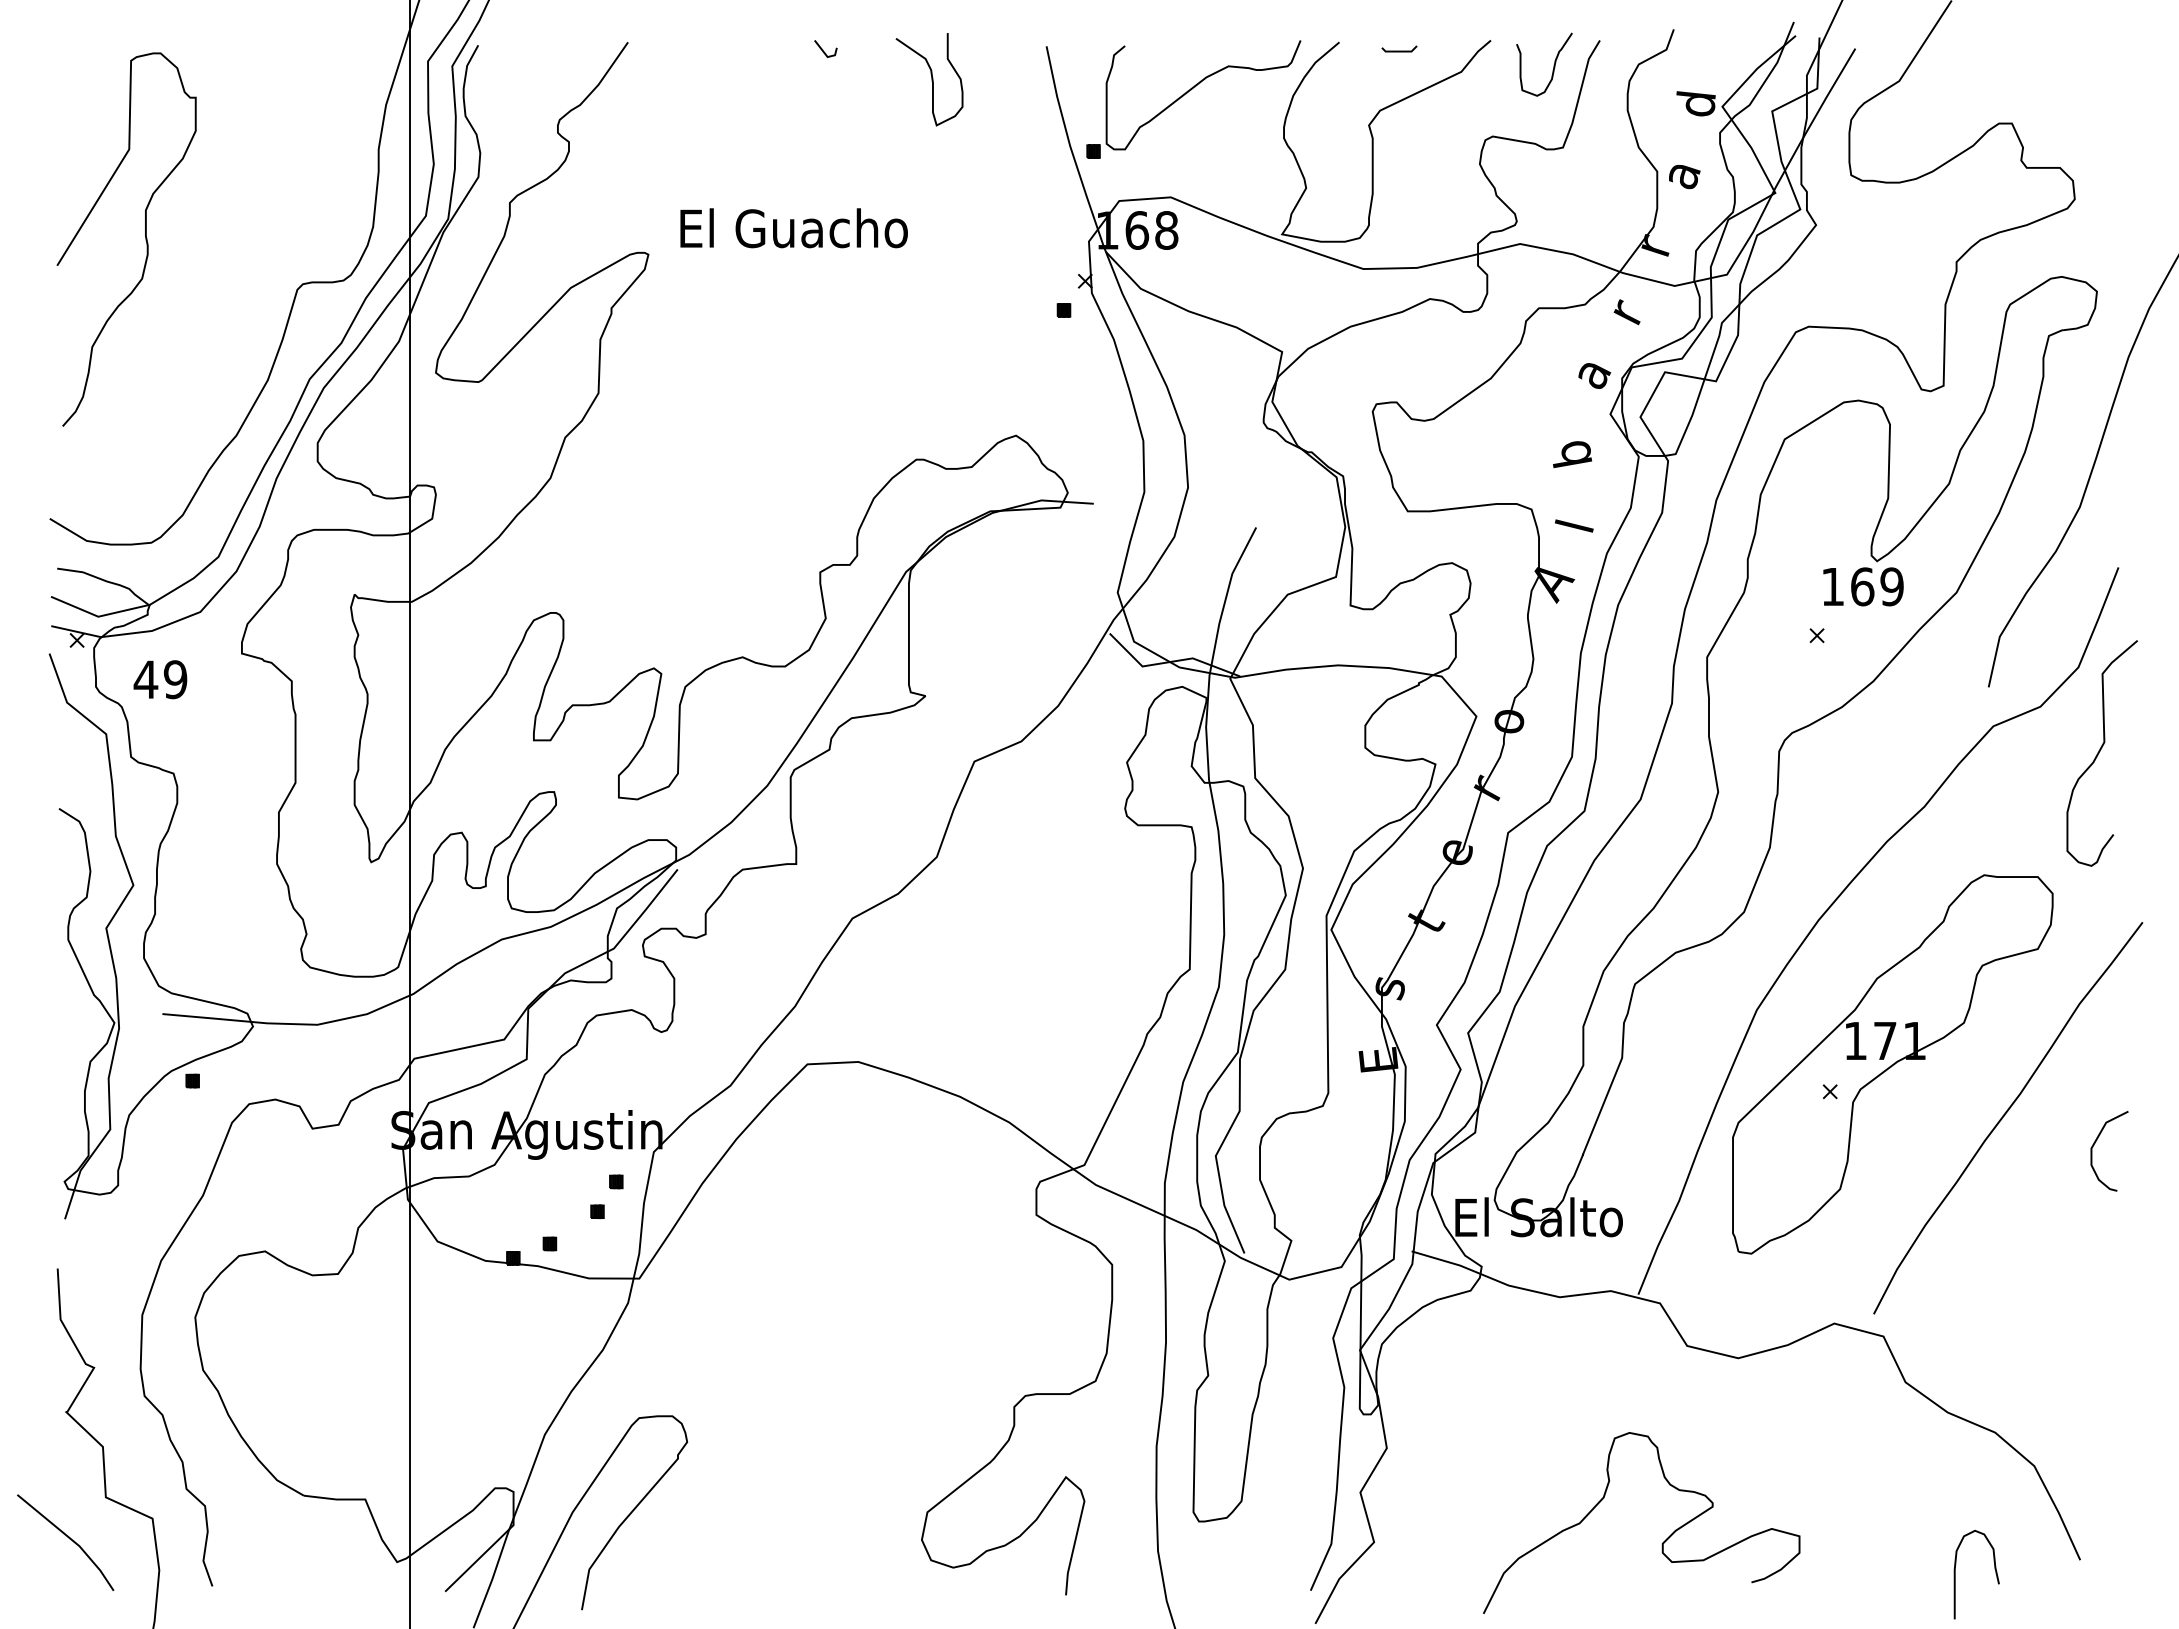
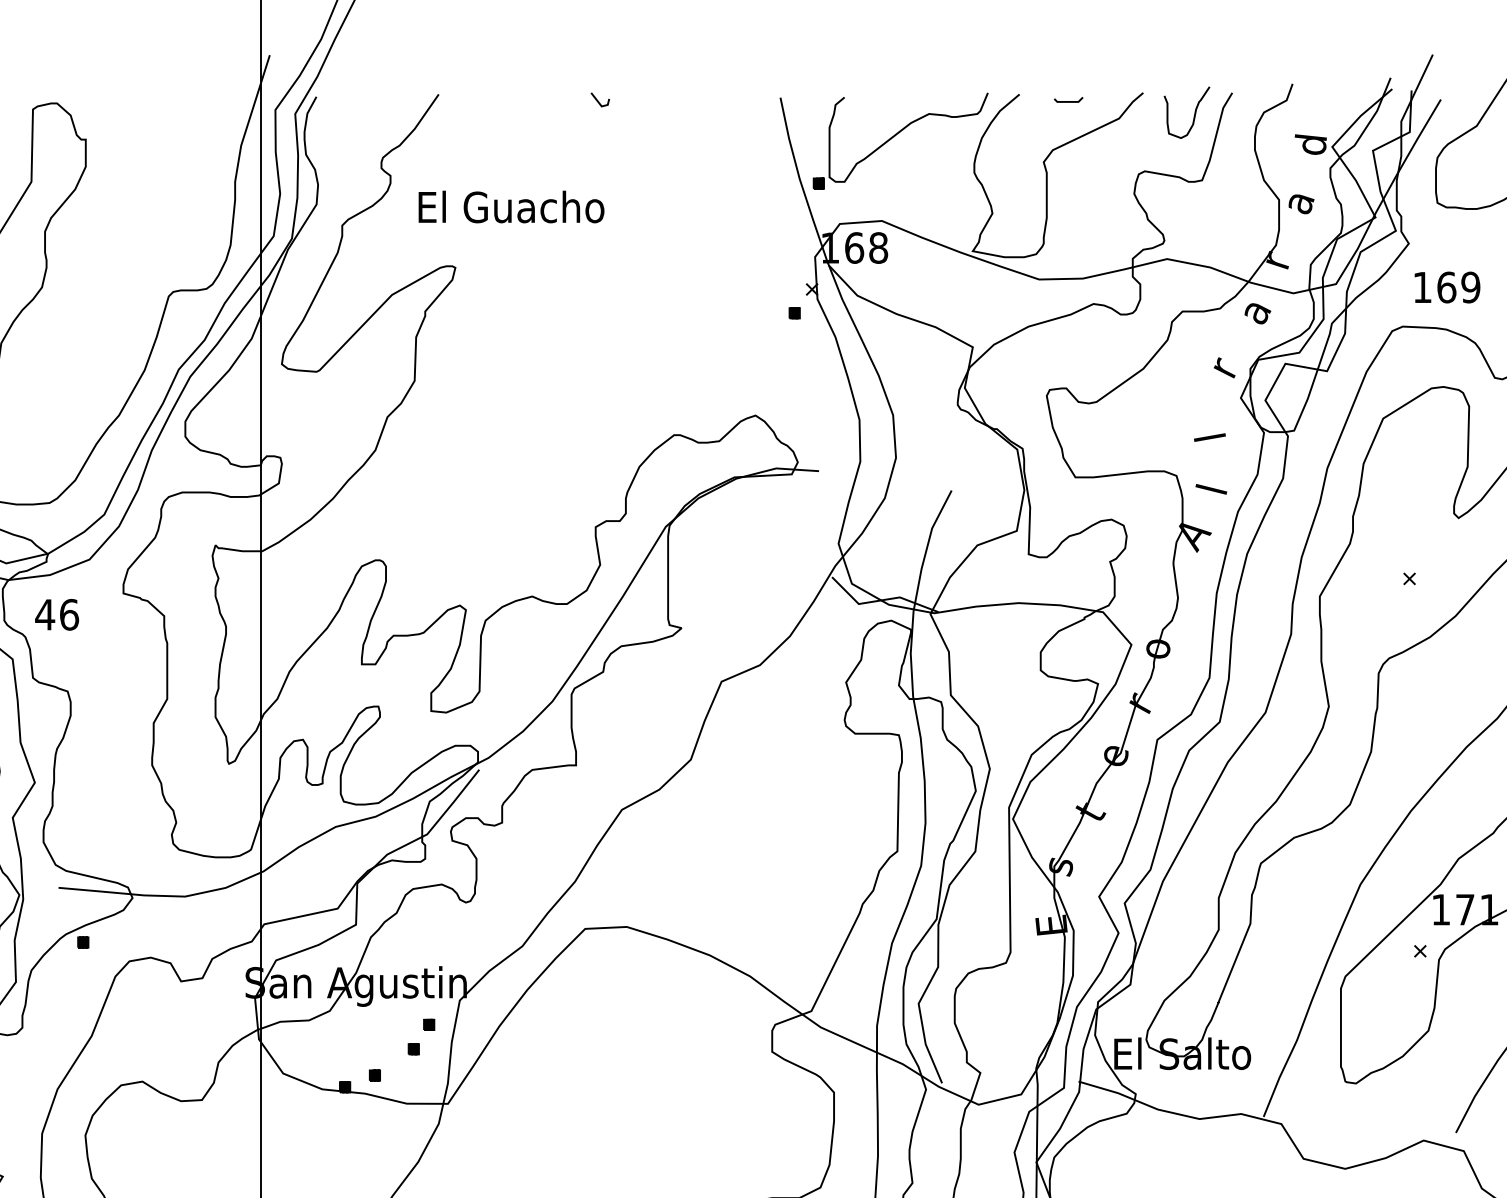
curve: (931, 79) -> (686, 124), removed
text: (793, 228) -> (510, 207), moved
text: (1630, 311) -> (1257, 314), r -> a
text: (1594, 376) -> (1227, 367), a -> r
text: (1572, 454) -> (1209, 430), b -> l
text: (1863, 586) -> (1447, 287), moved
text: (175, 679) -> (69, 614), 49 -> 46

